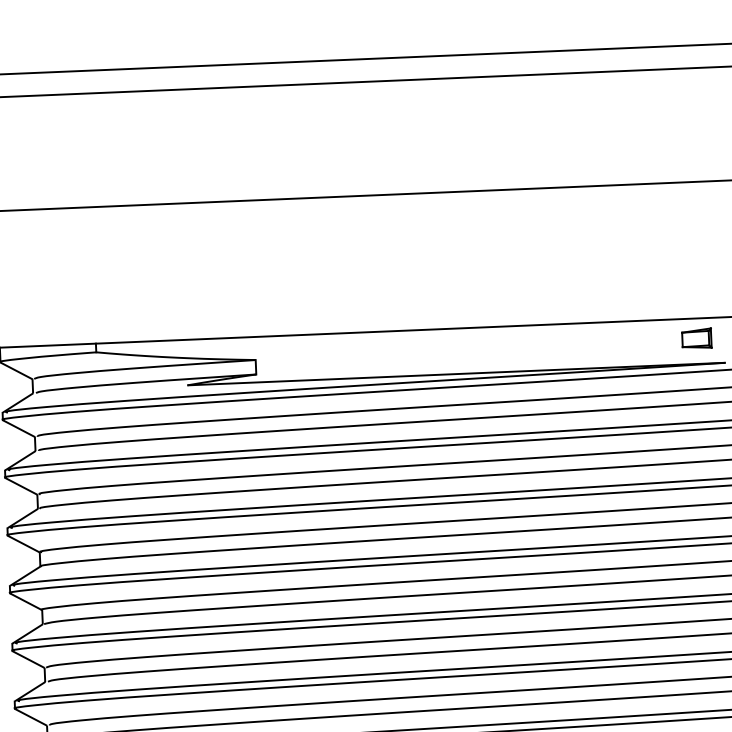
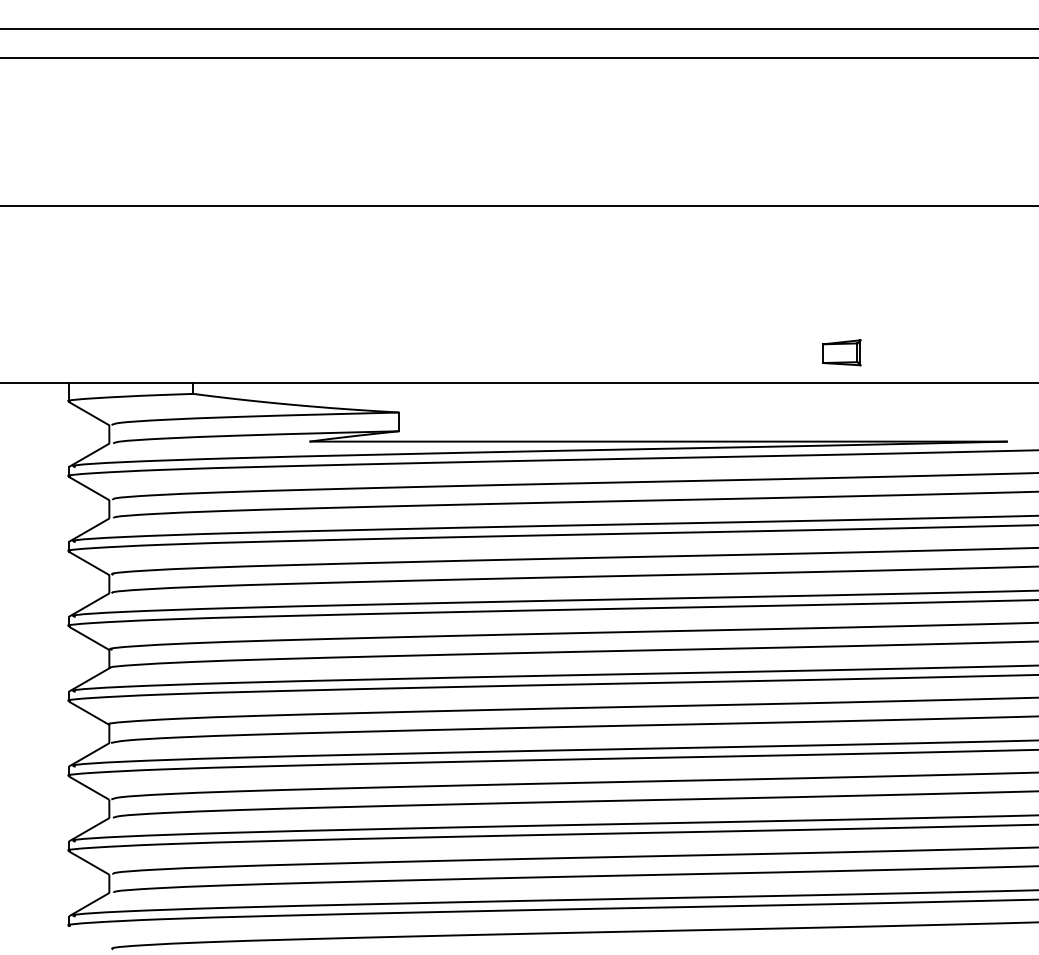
part: (696, 338) -> (841, 352), moved

